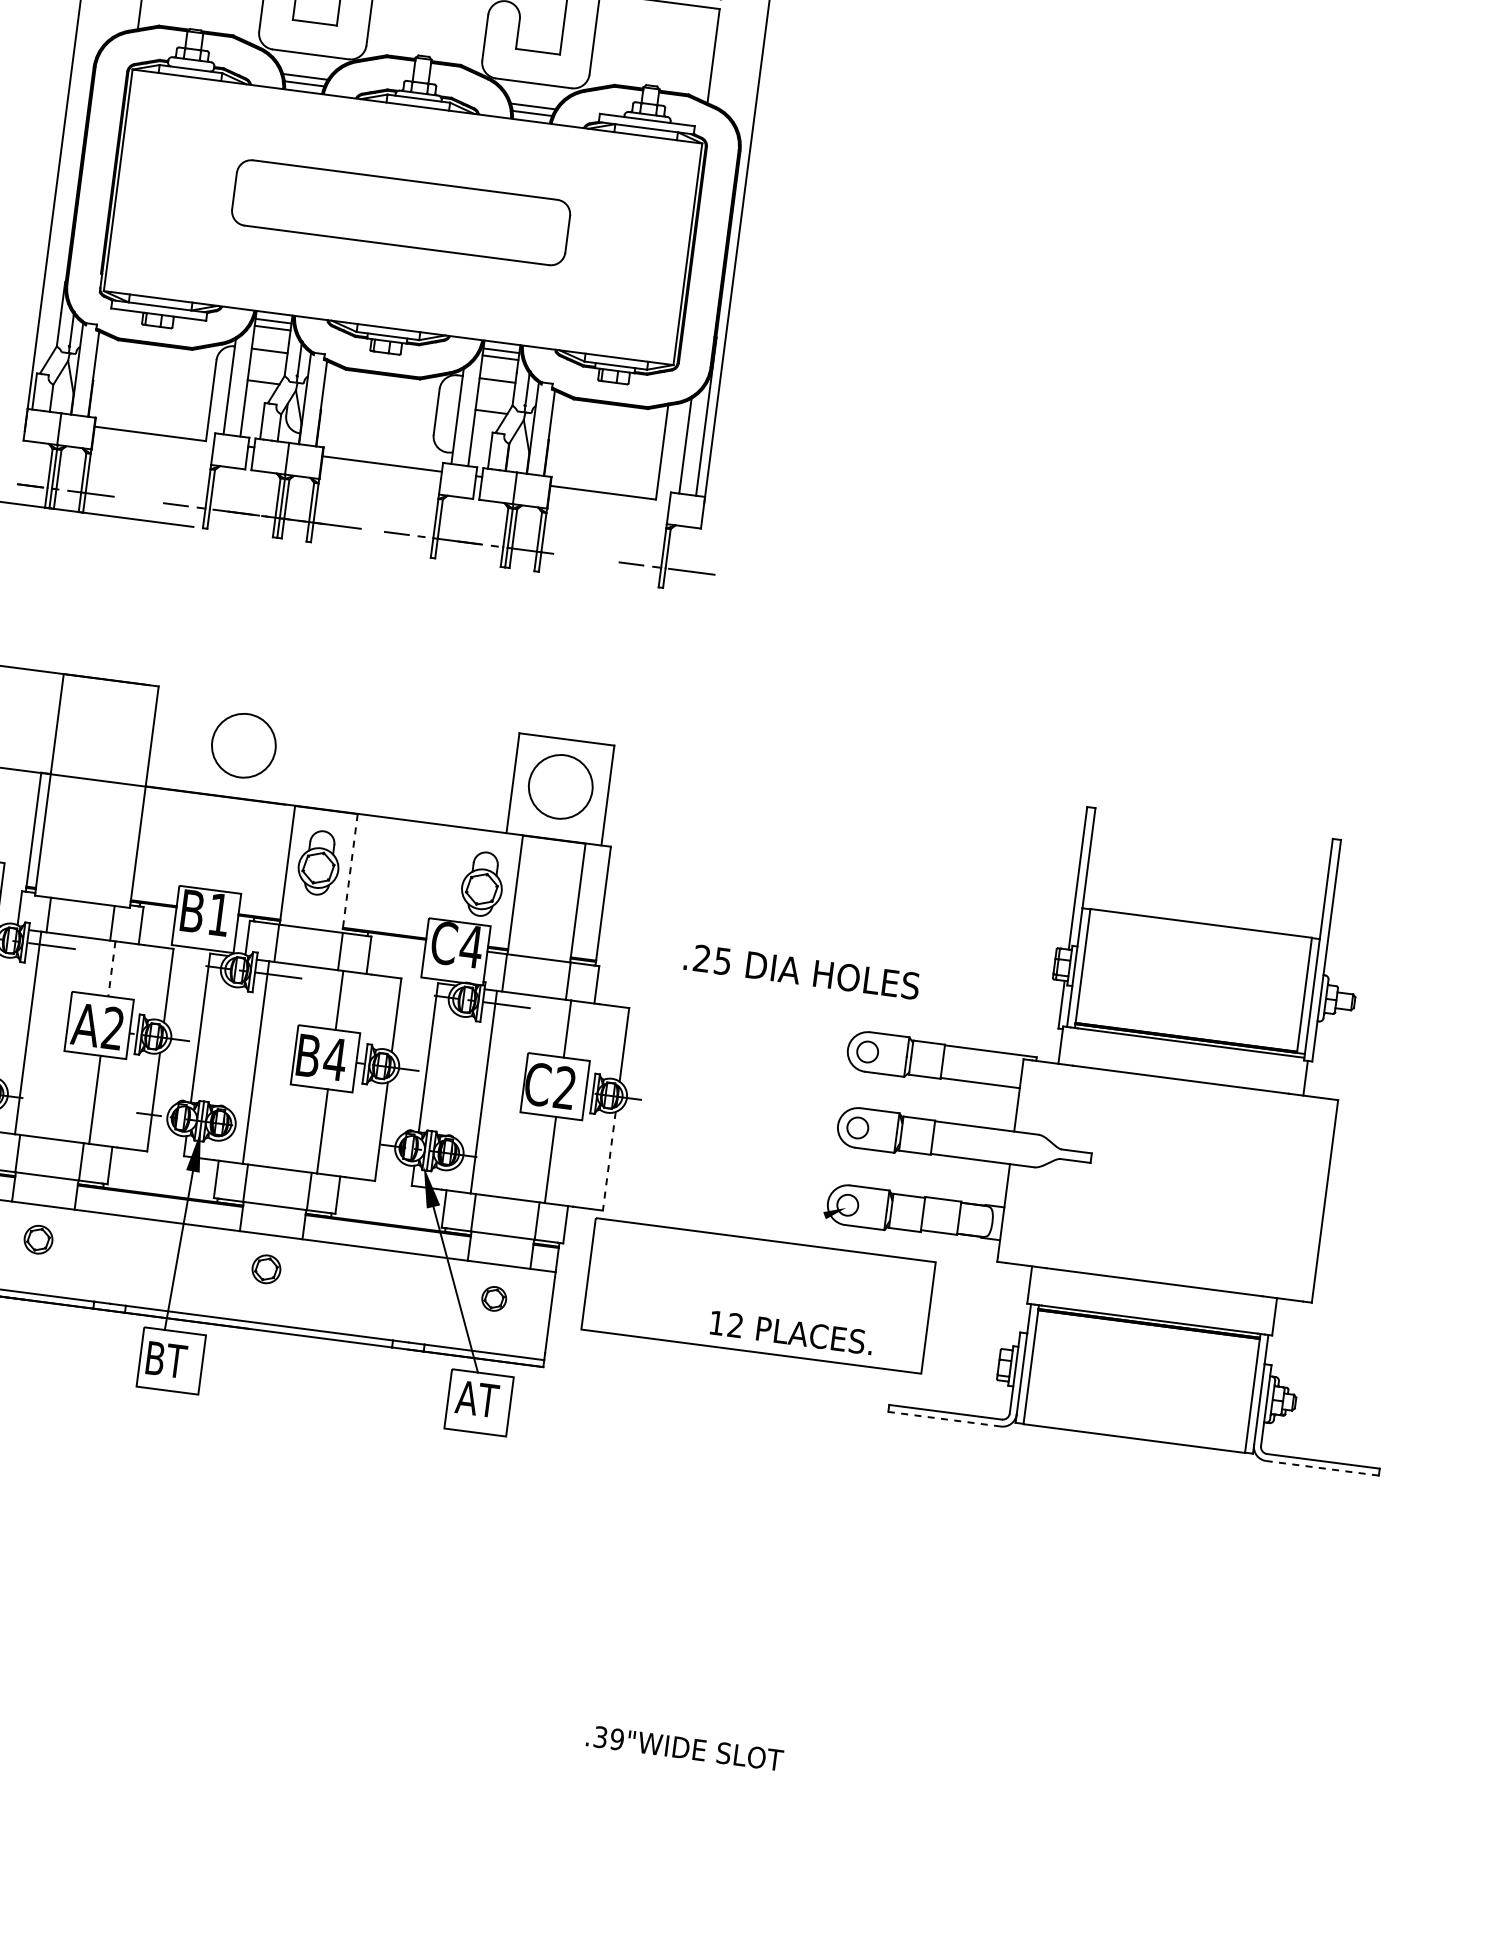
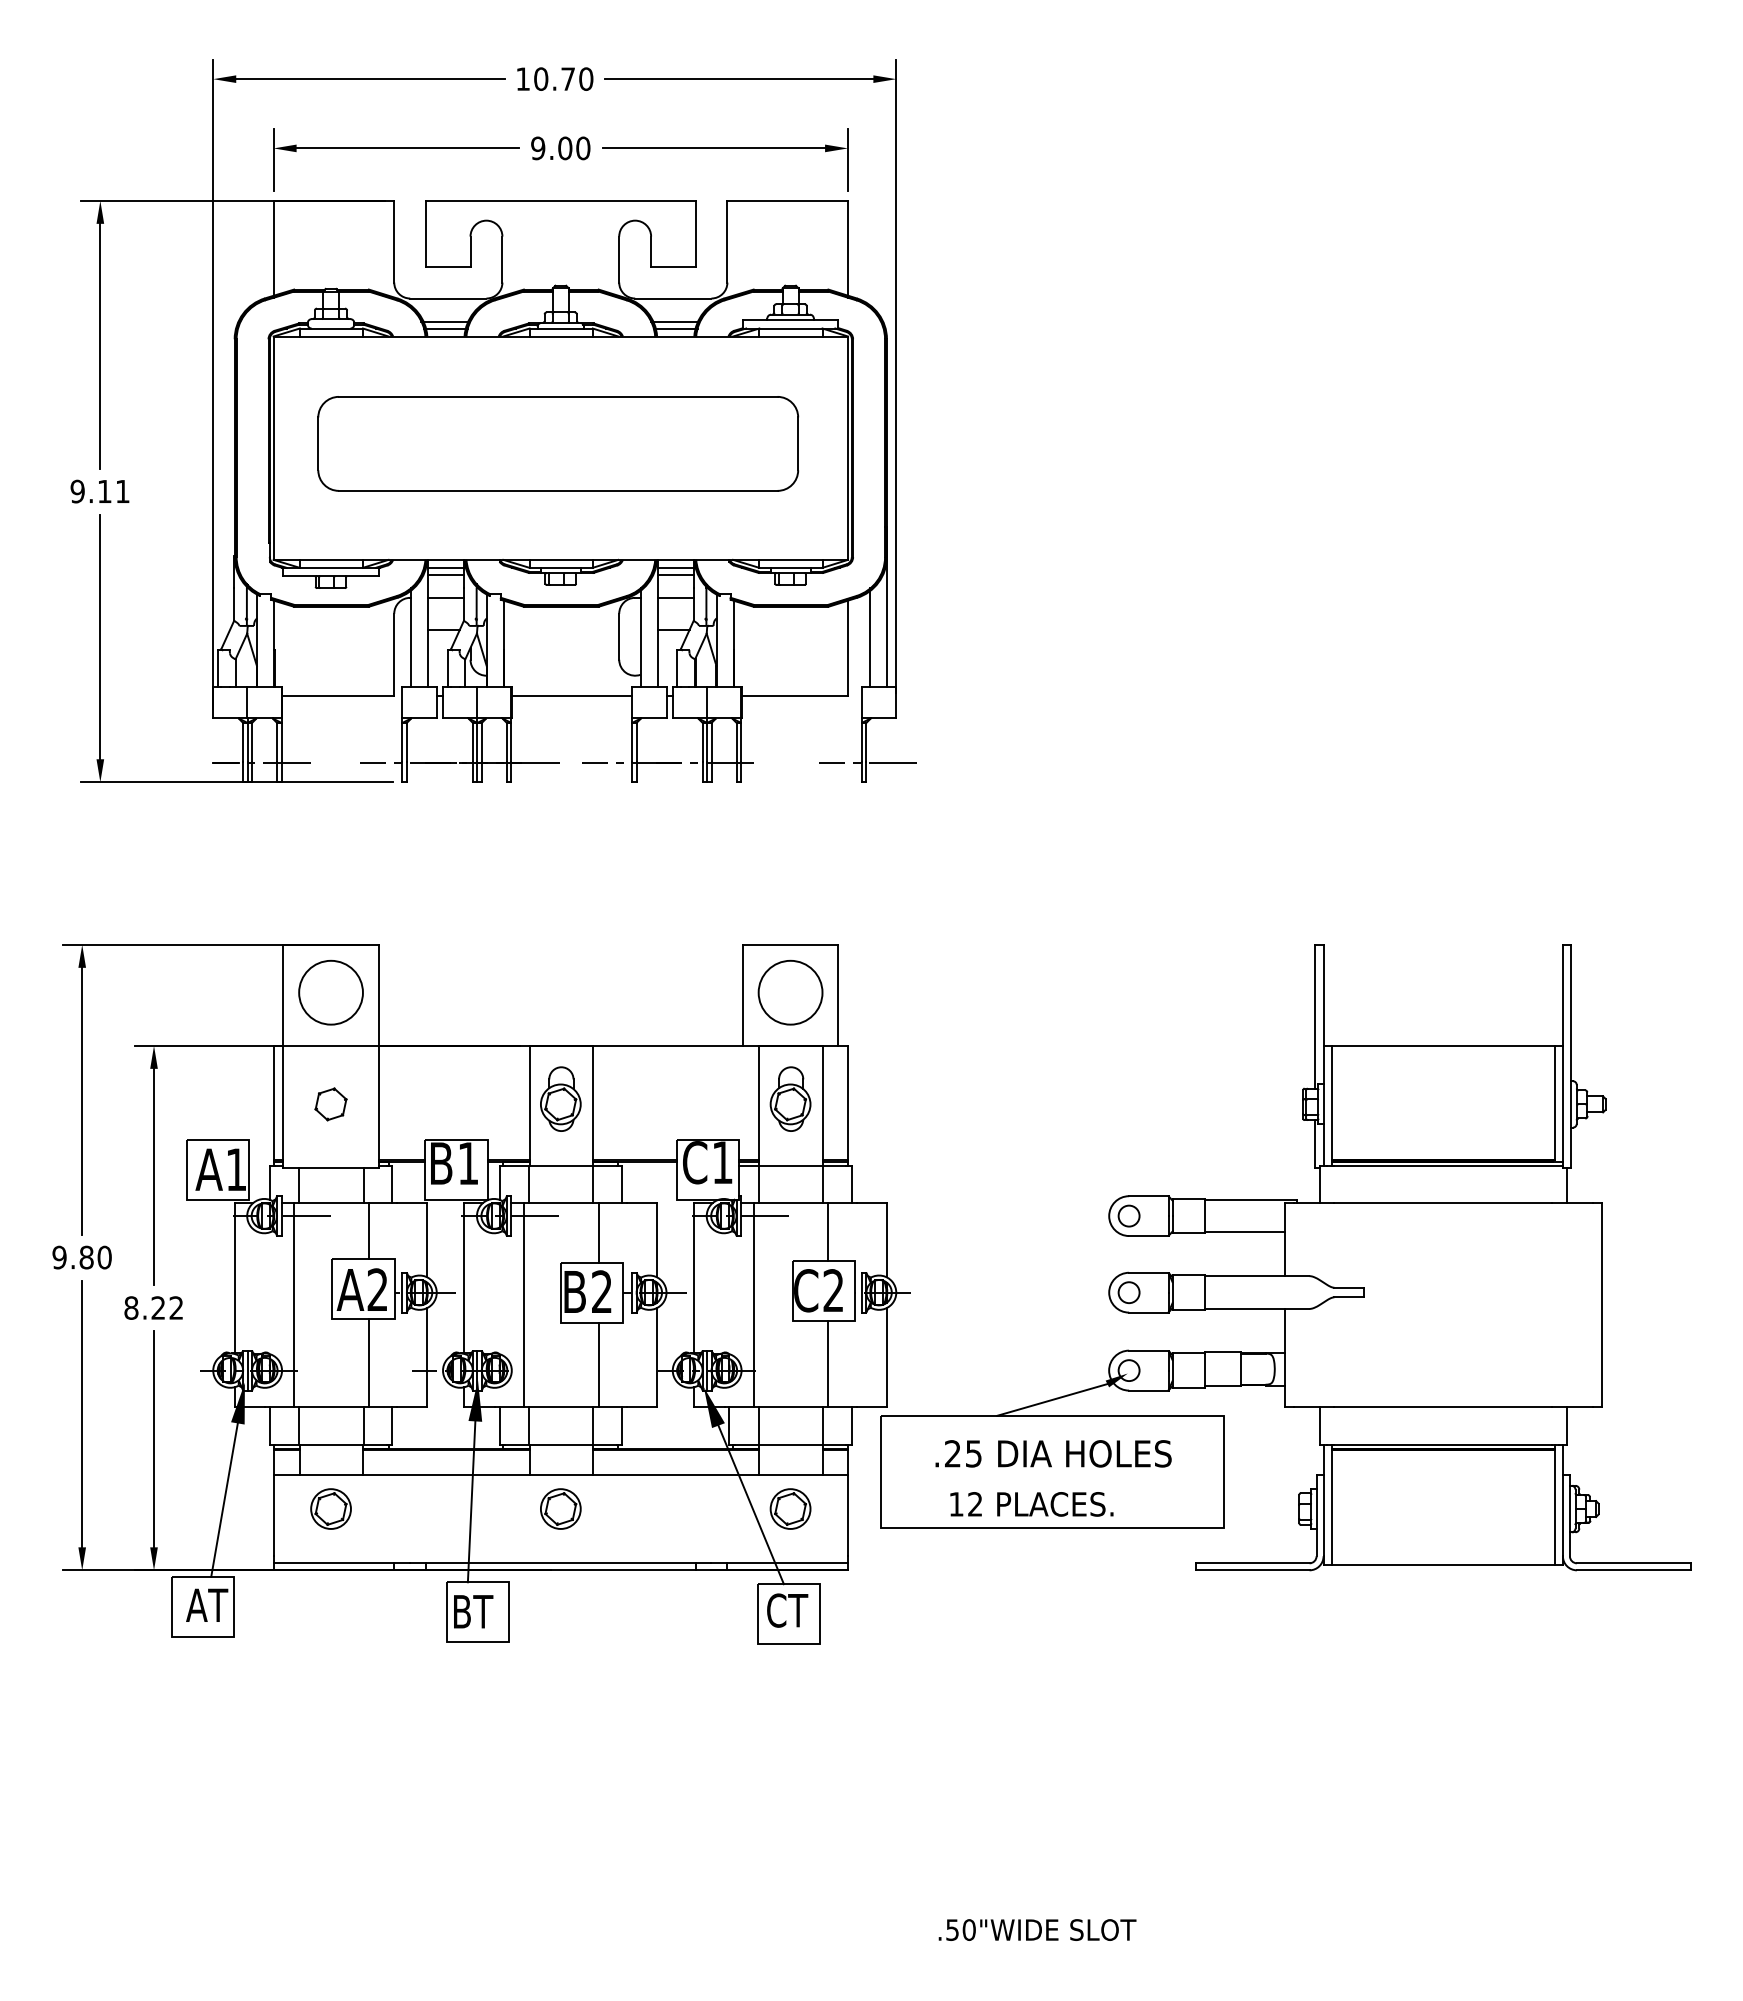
part: (401, 212) -> (558, 443), size x1.43
circle: (243, 745) -> (330, 992), moved
part: (90, 838) -> (330, 1104), added
line: (349, 873) -> (592, 1105), dashed -> solid
part: (482, 883) -> (790, 1098), moved
text: (471, 946) -> (722, 1162), C4 -> C1
line: (111, 969) -> (368, 1231), dashed -> solid
text: (801, 971) -> (1053, 1453), moved
text: (334, 1058) -> (601, 1291), B4 -> B2
line: (608, 1161) -> (886, 1357), dashed -> solid
line: (770, 1223) -> (1054, 1398), added
part: (38, 1239) -> (330, 1508), size x1.43
part: (266, 1268) -> (560, 1508), size x1.43
part: (494, 1298) -> (790, 1508), size x1.67
text: (791, 1332) -> (1031, 1504), moved
text: (477, 1399) -> (786, 1610), AT -> CT
line: (944, 1419) -> (1252, 1570), dashed -> solid
line: (1322, 1468) -> (1633, 1570), dashed -> solid
text: (608, 1737) -> (960, 1929), .39"WIDE -> .50"WIDE

